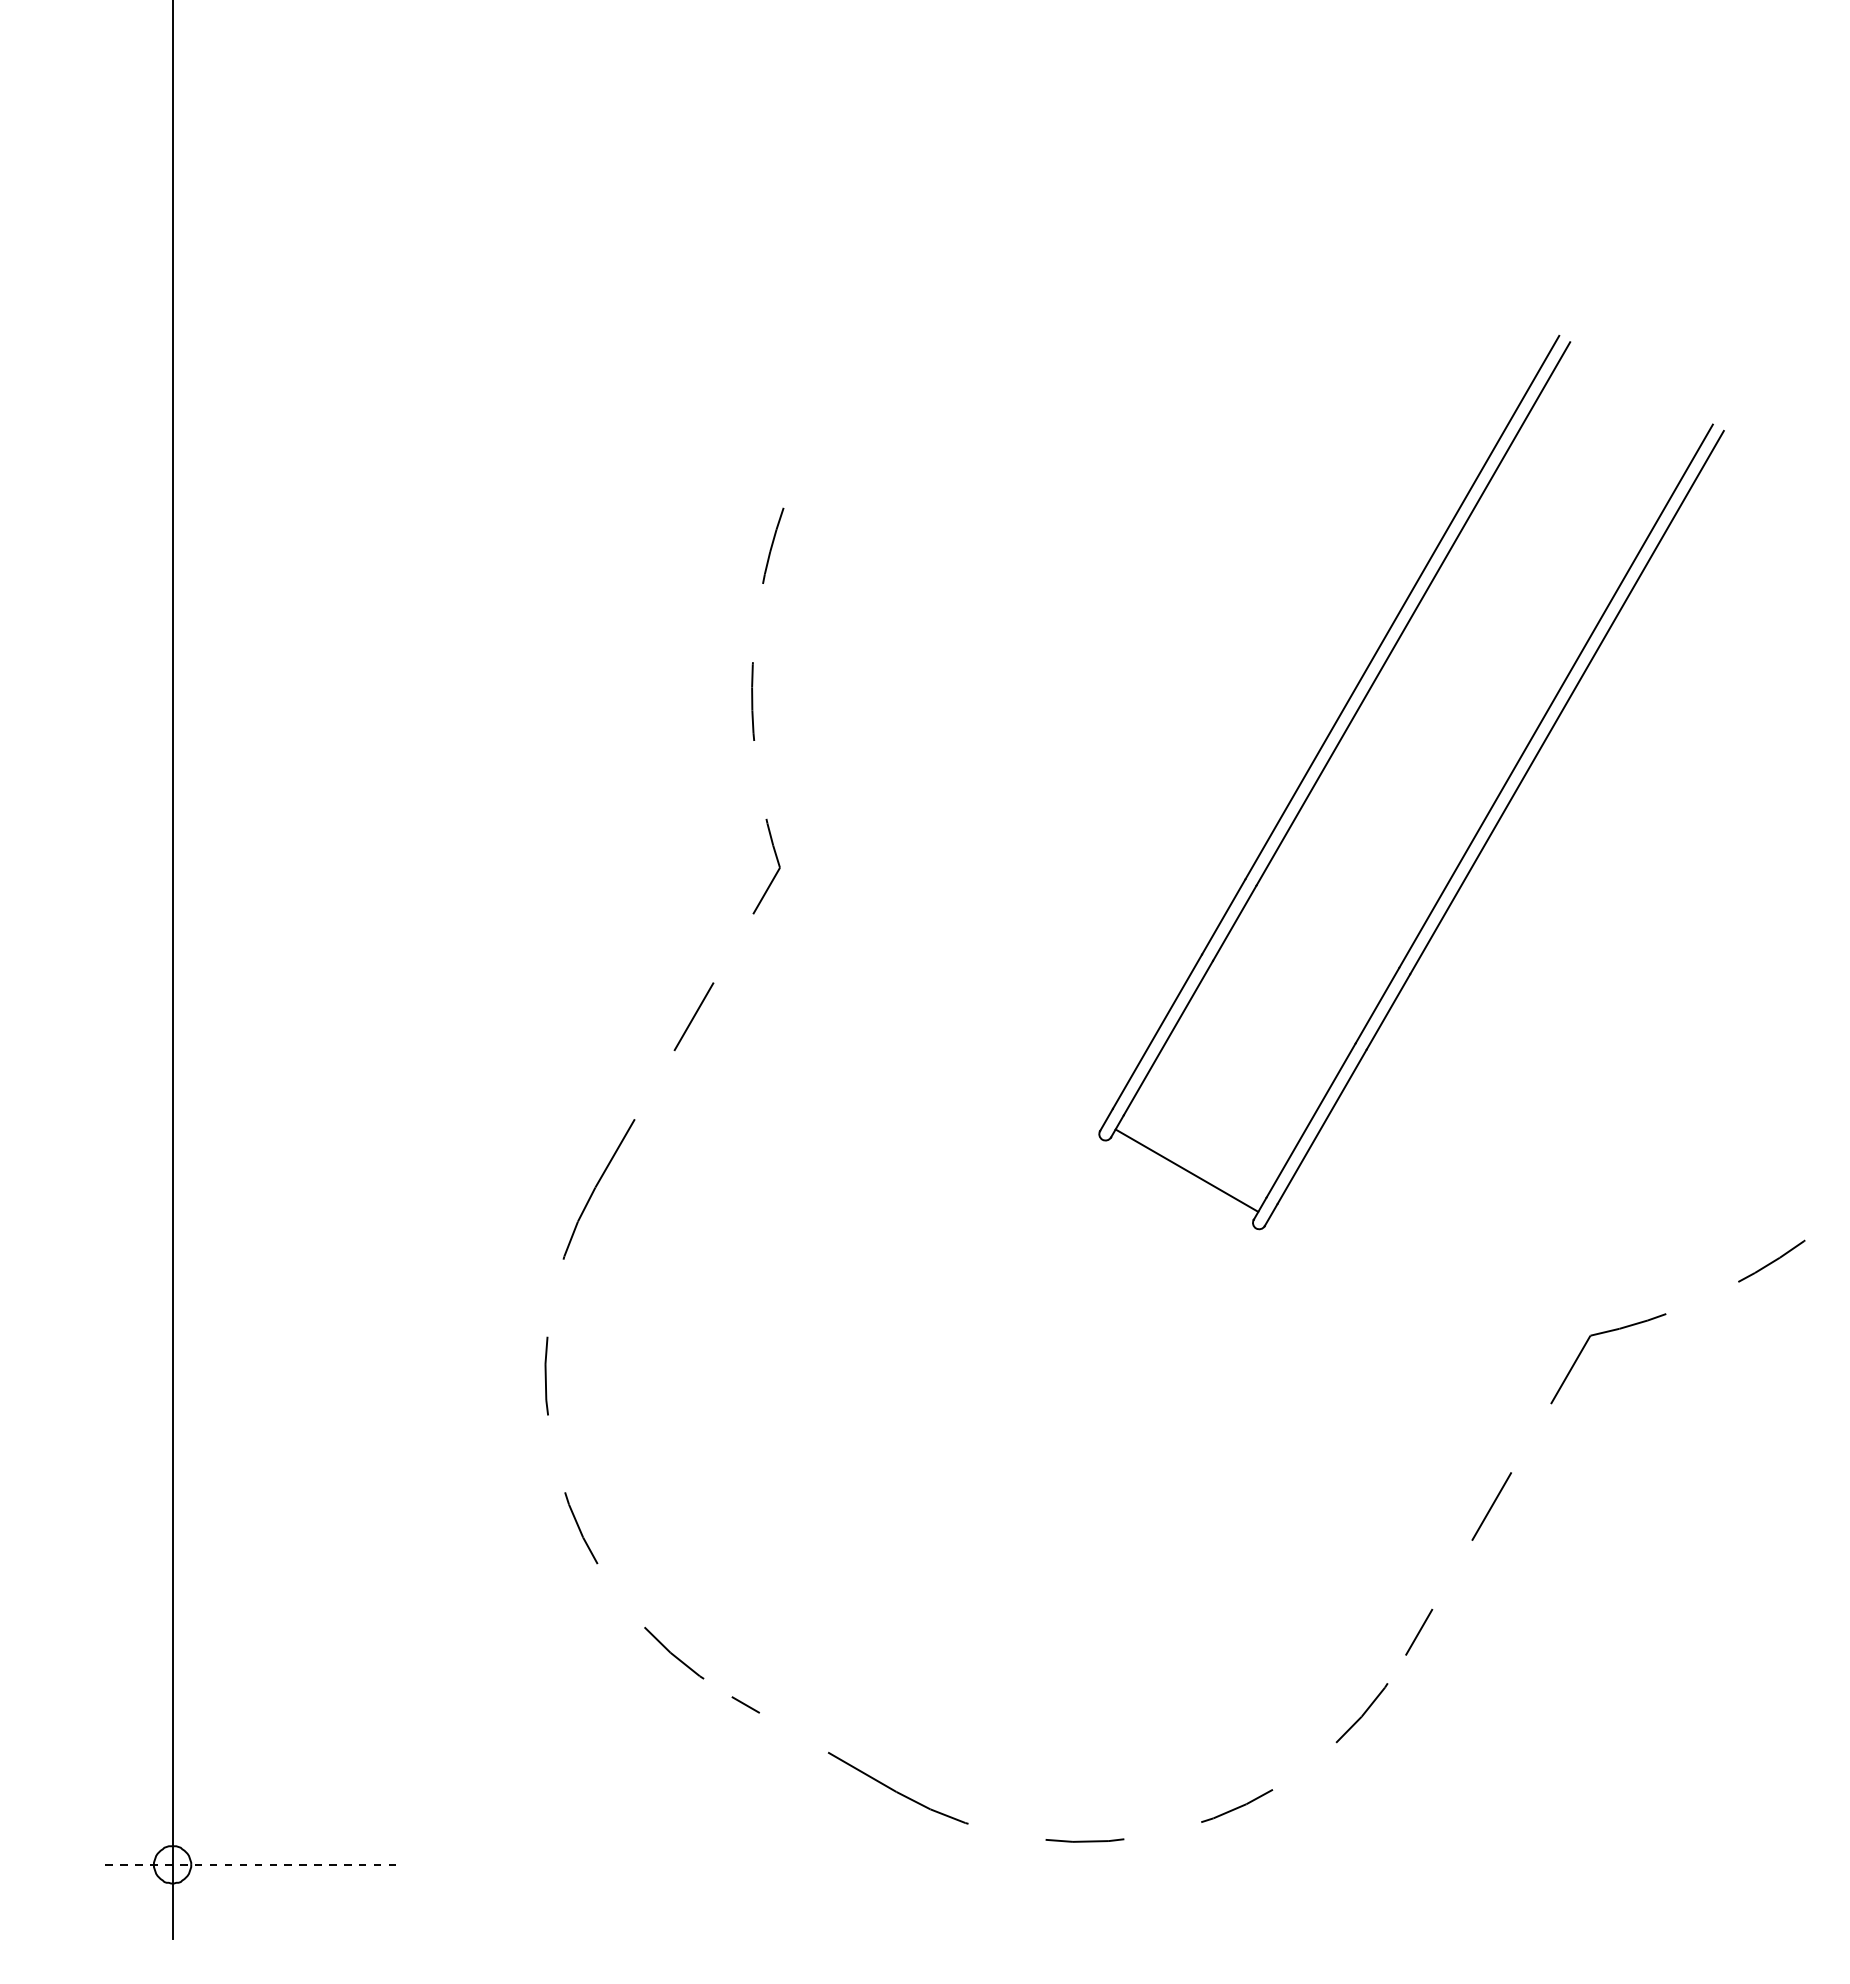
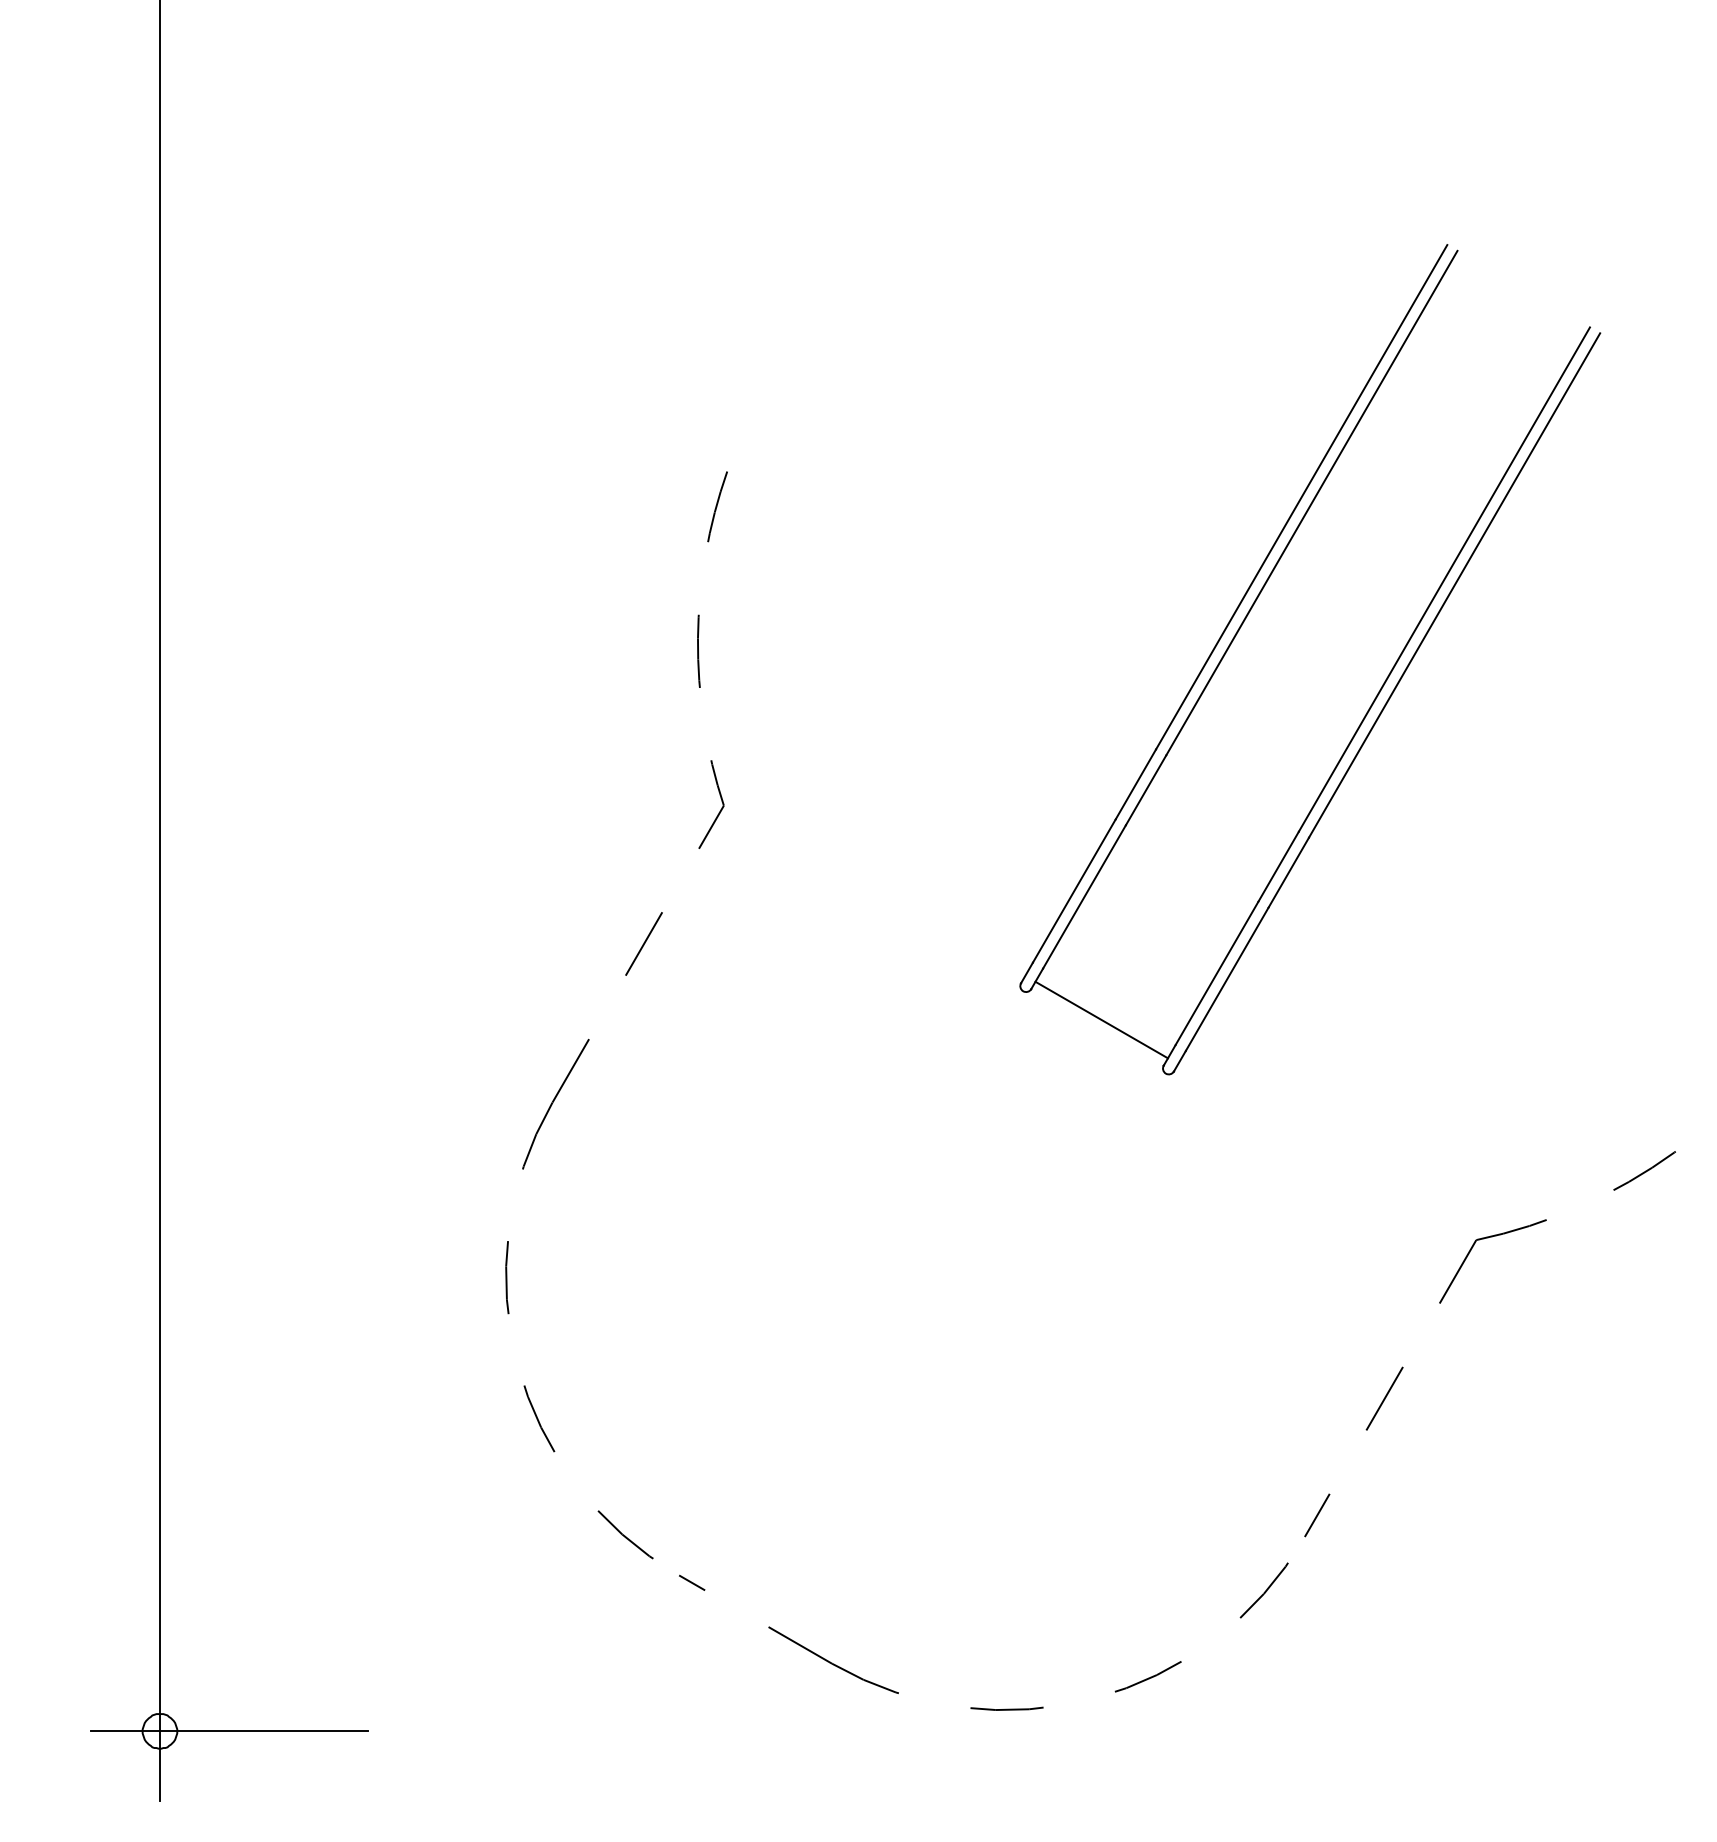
part: (1483, 819) -> (1377, 694), moved
line: (246, 1864) -> (228, 1731), dashed -> solid

